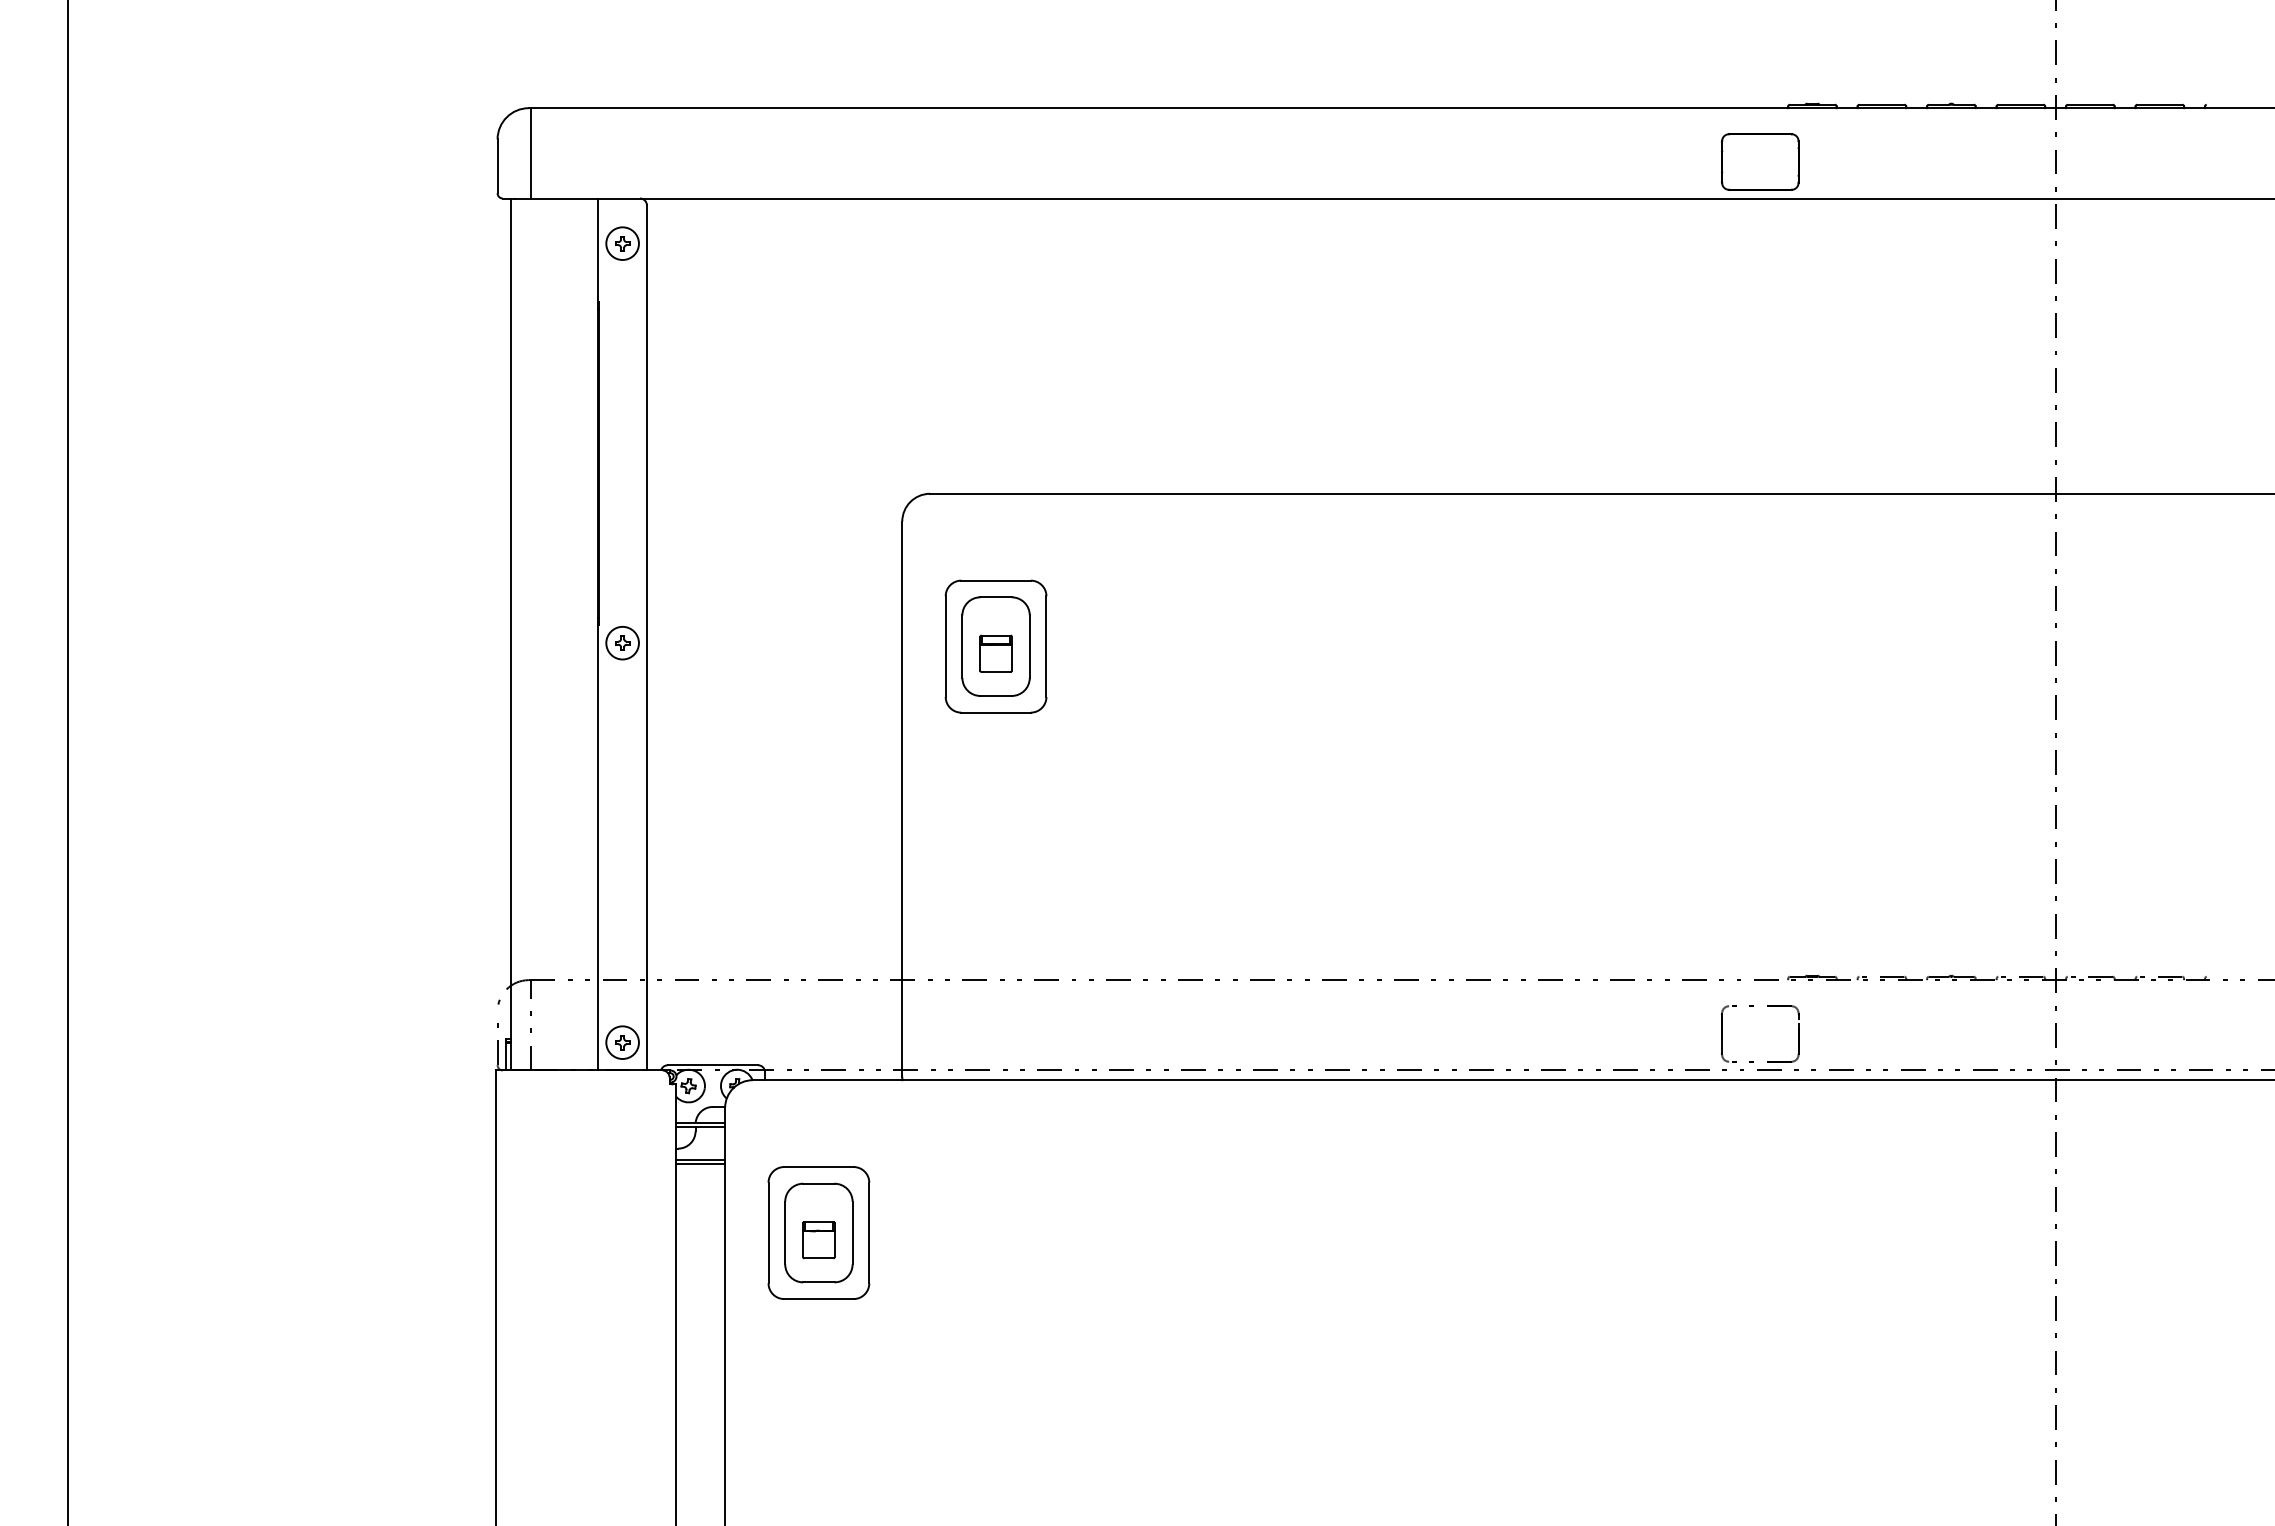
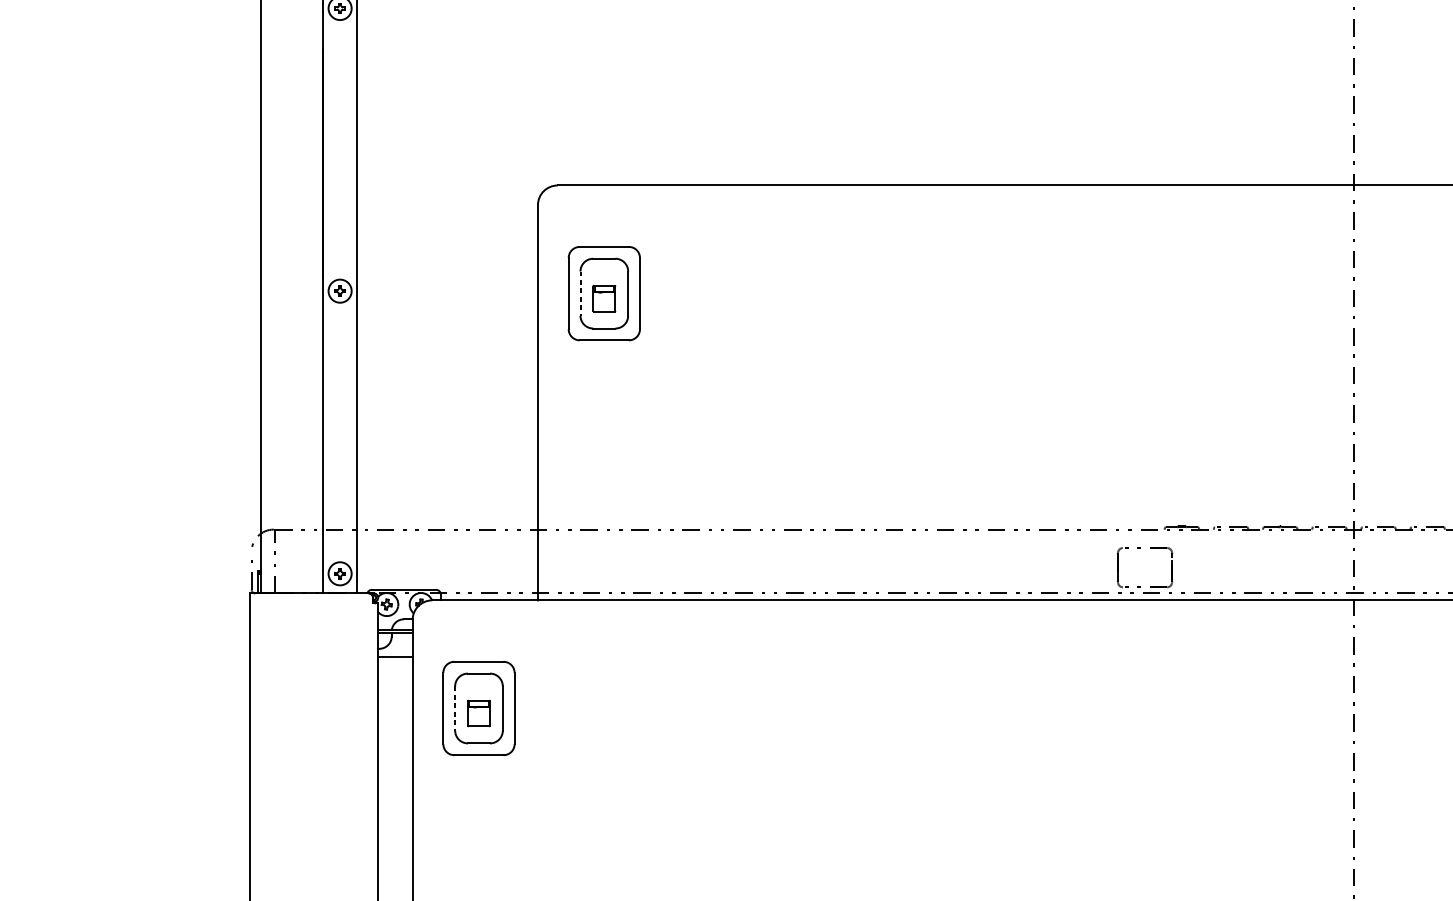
line: (962, 647) -> (580, 294), solid -> dashed
line: (700, 1164) -> (395, 660), removed
line: (785, 1233) -> (455, 708), solid -> dashed

